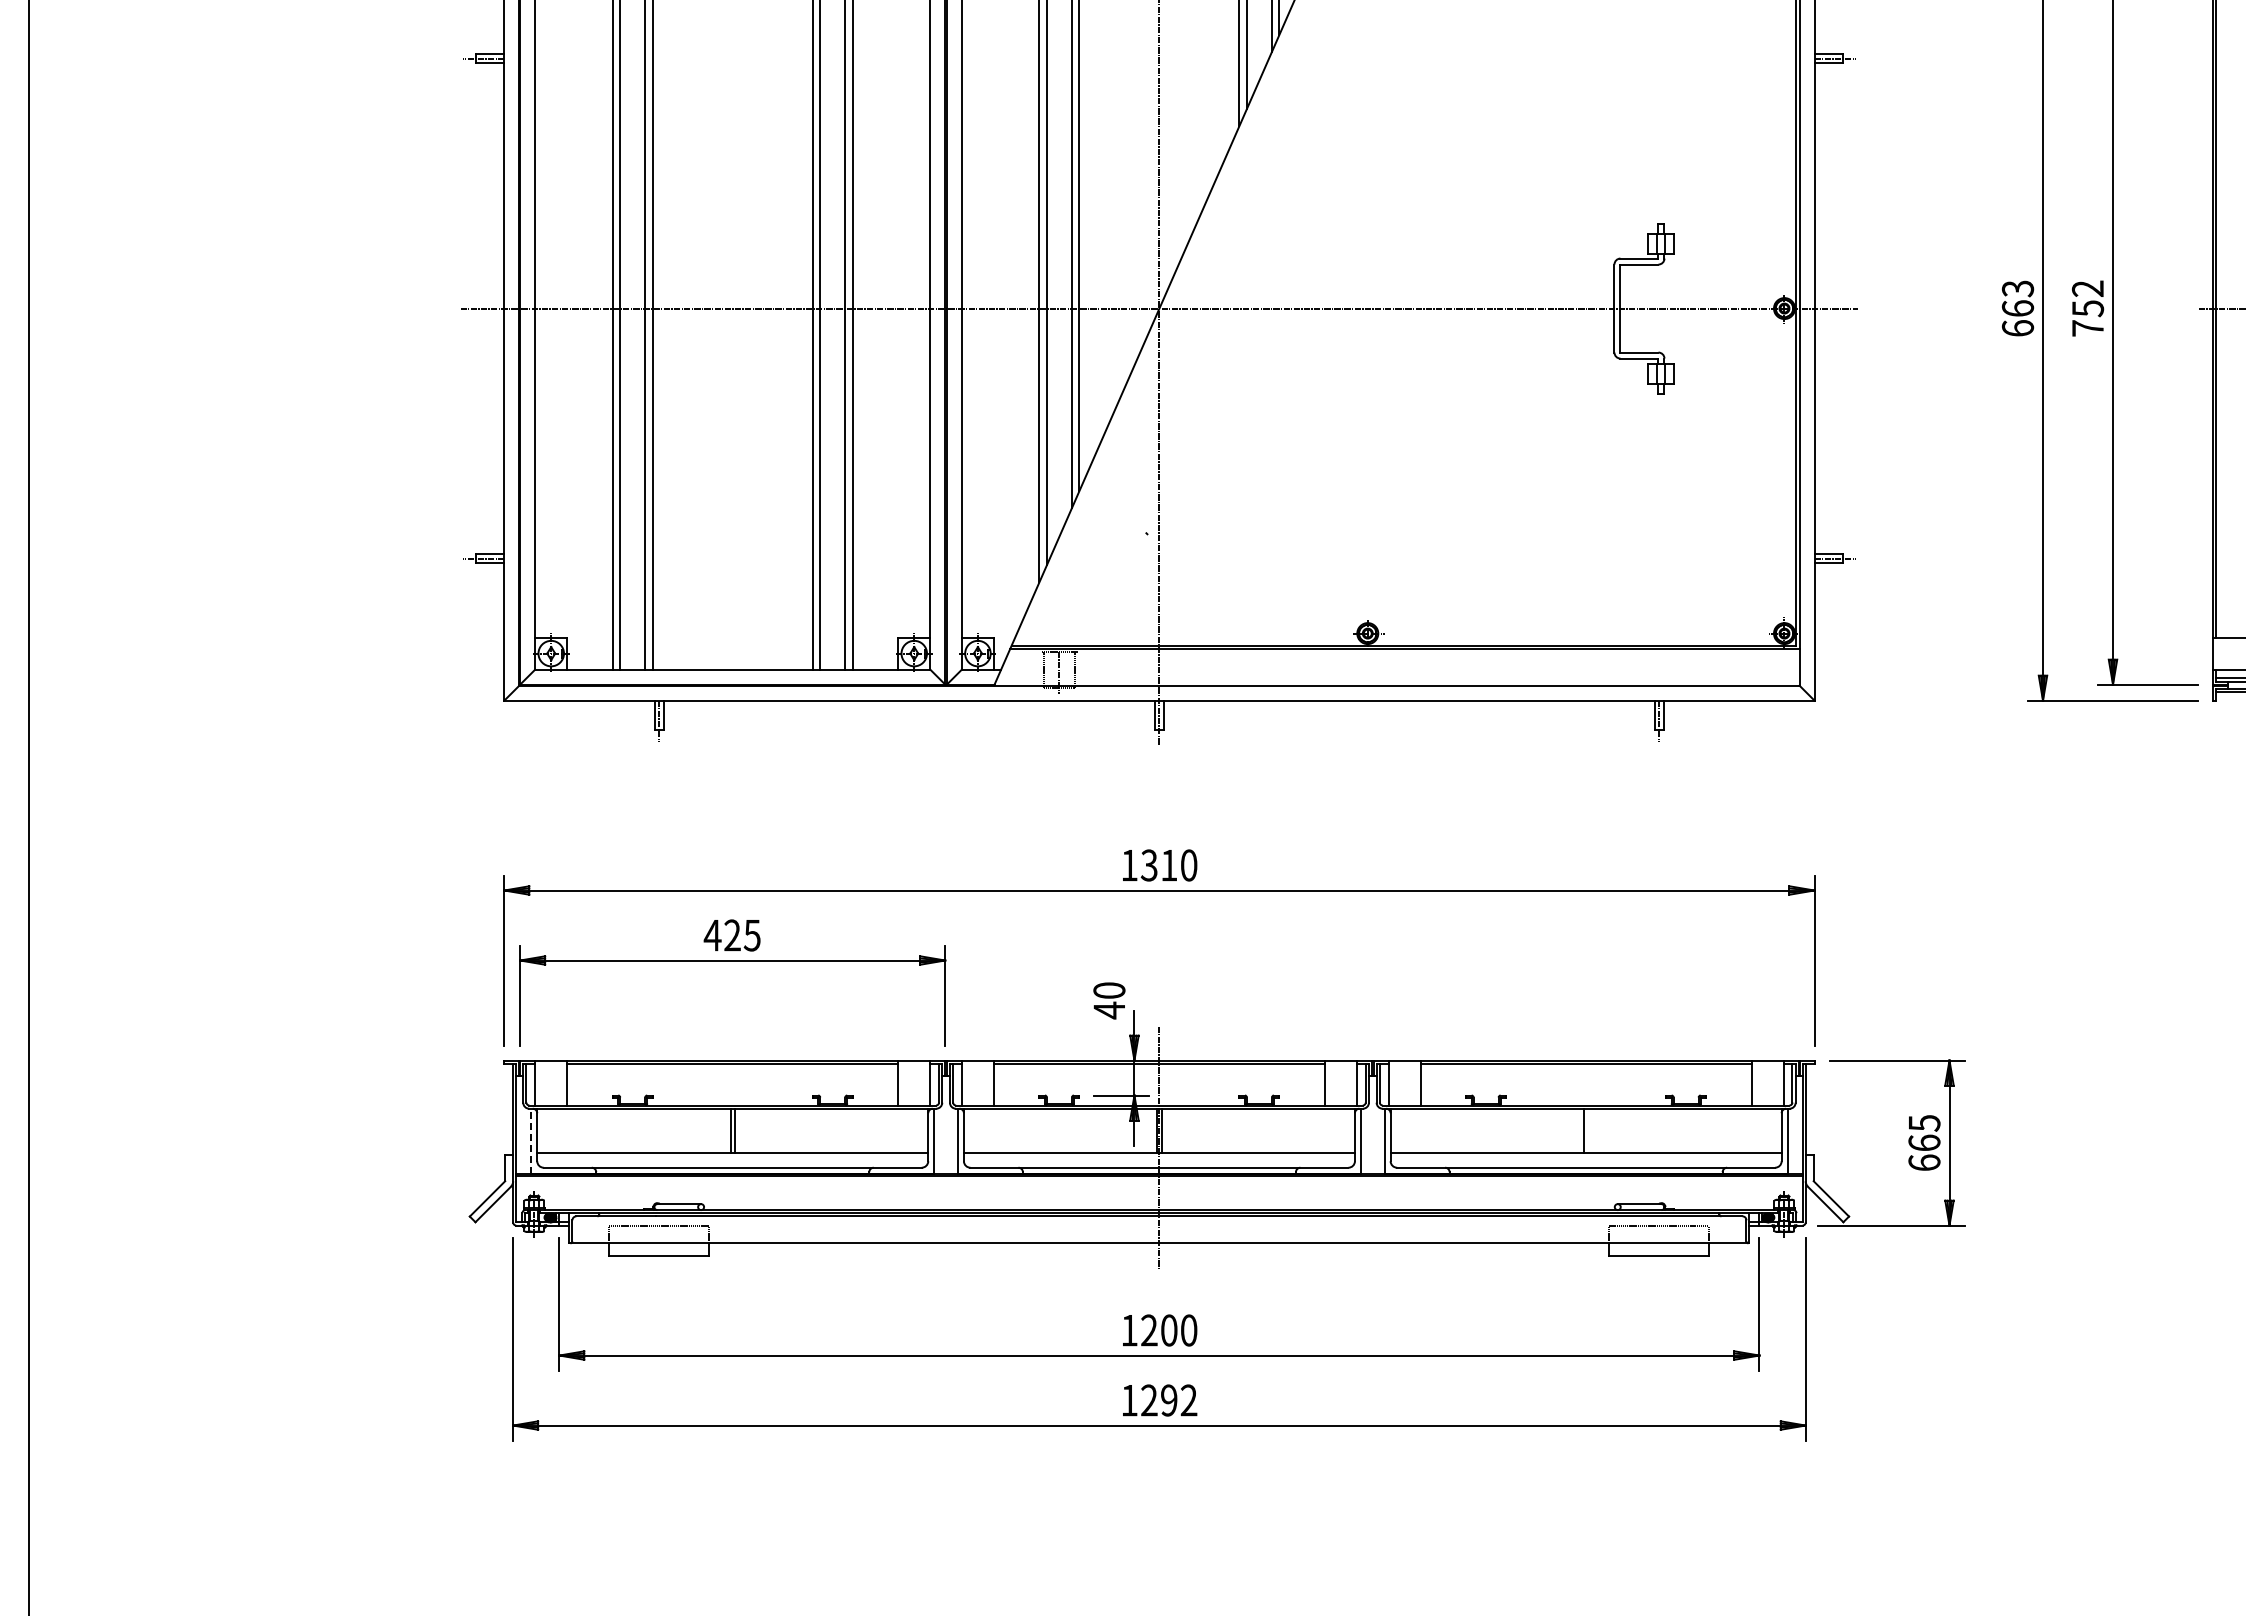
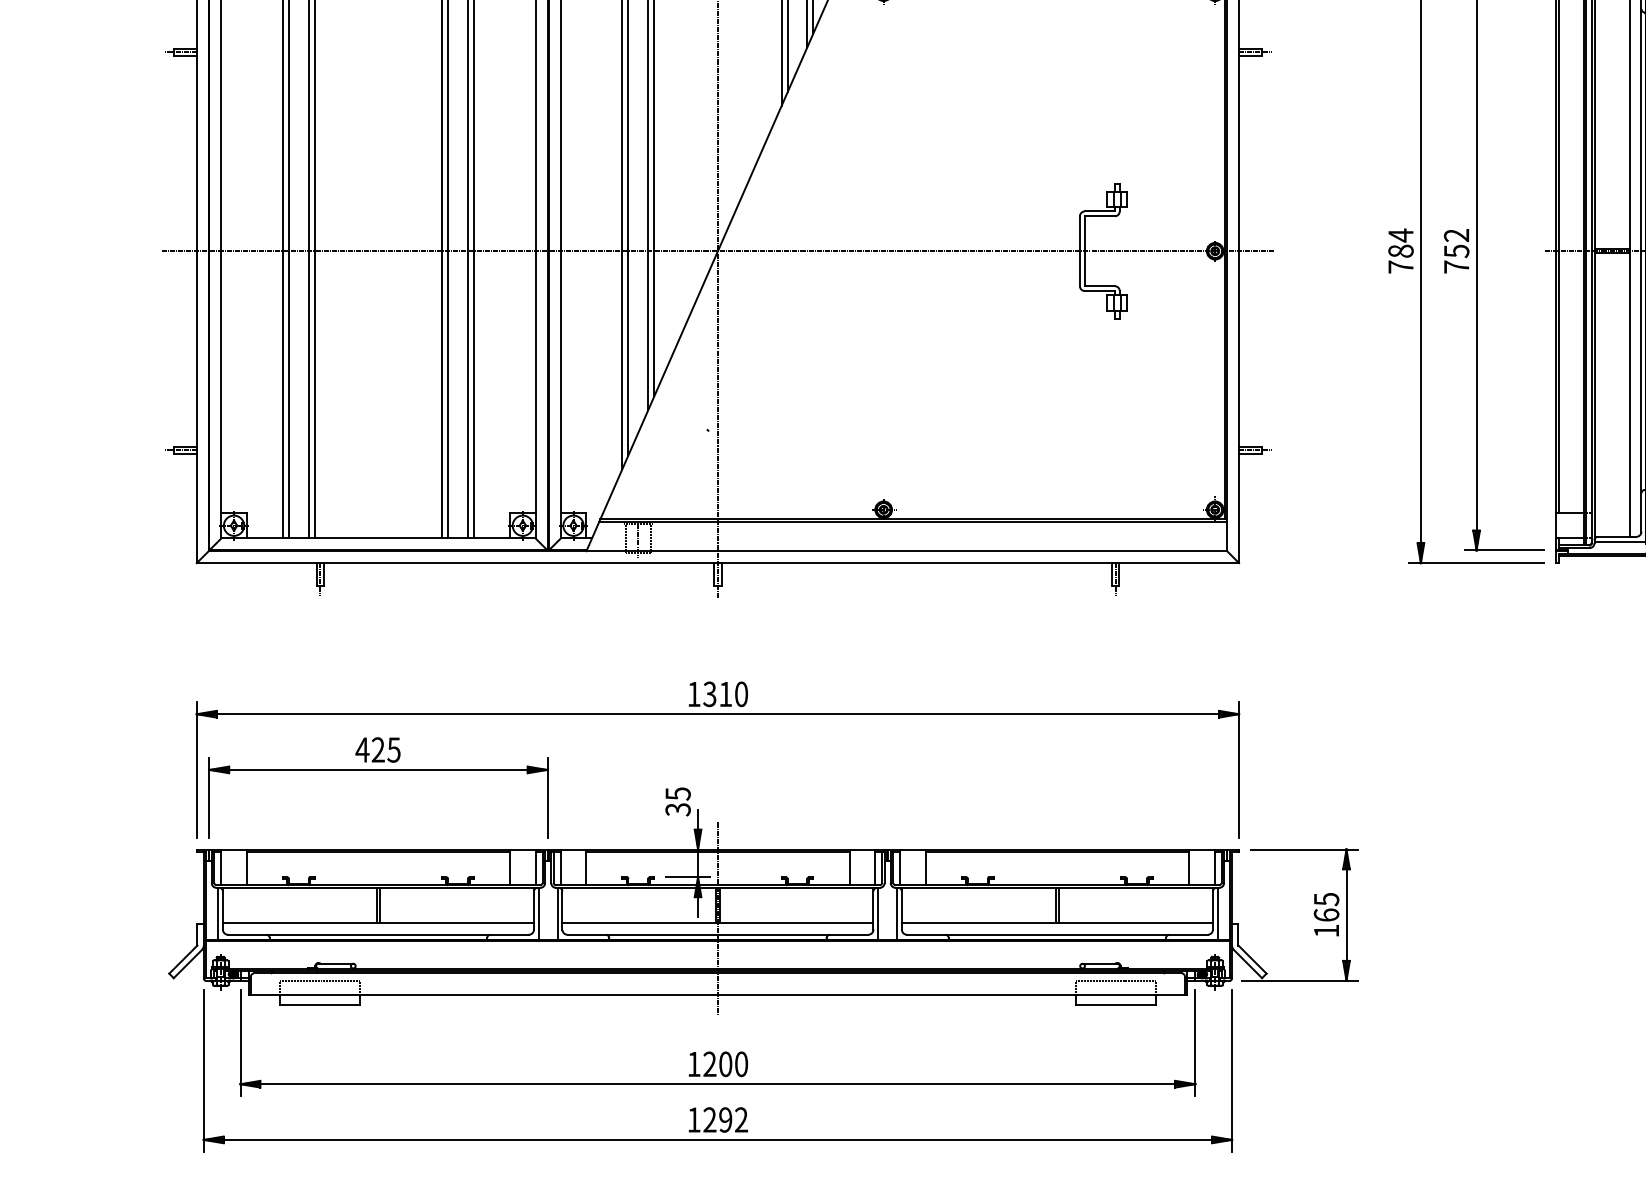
text: (2017, 308) -> (1400, 251), 663 -> 784
text: (1109, 1000) -> (678, 801), 40 -> 35
line: (1588, 1130) -> (1059, 905), added
line: (531, 1141) -> (218, 913), dashed -> solid
text: (1924, 1162) -> (1326, 930), 665 -> 165

